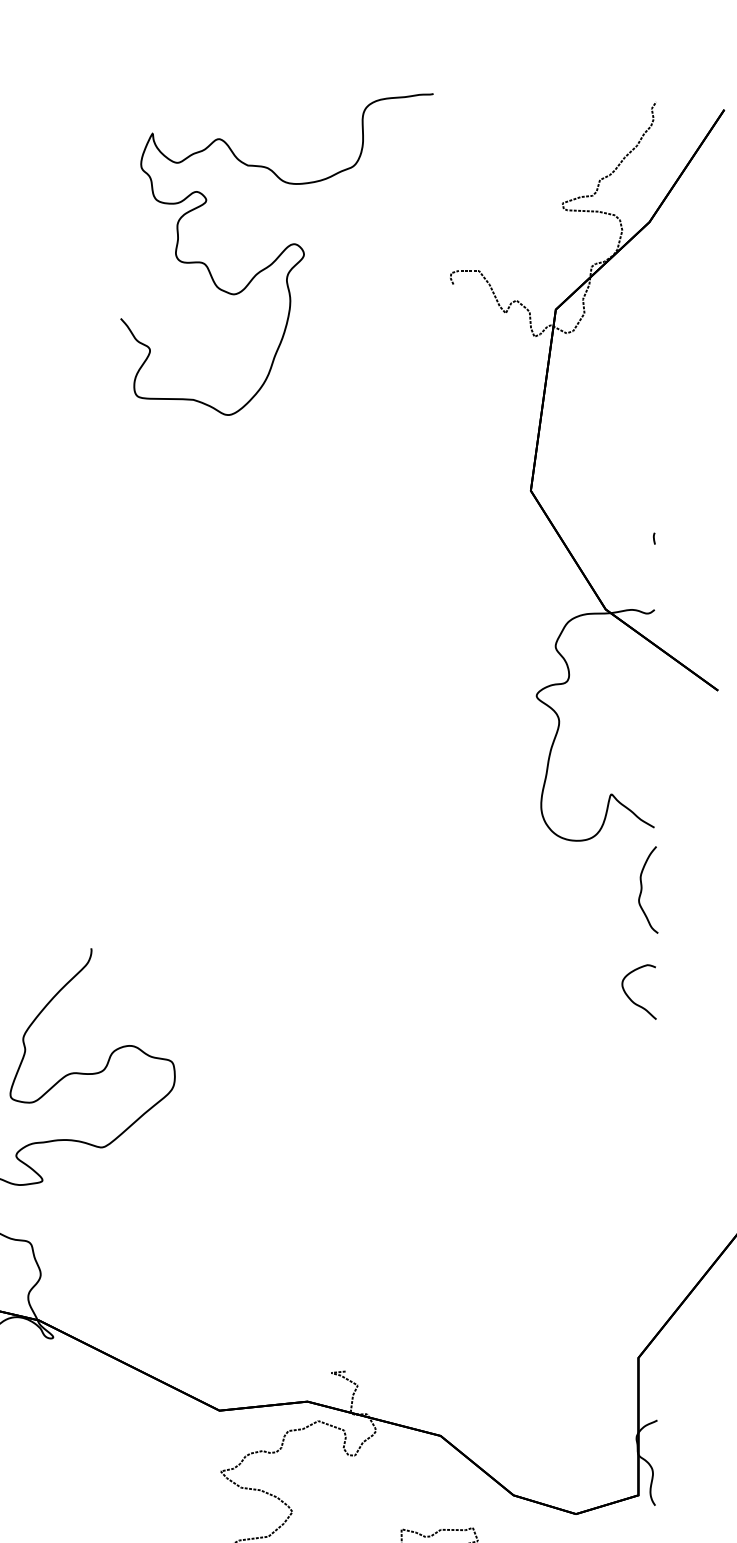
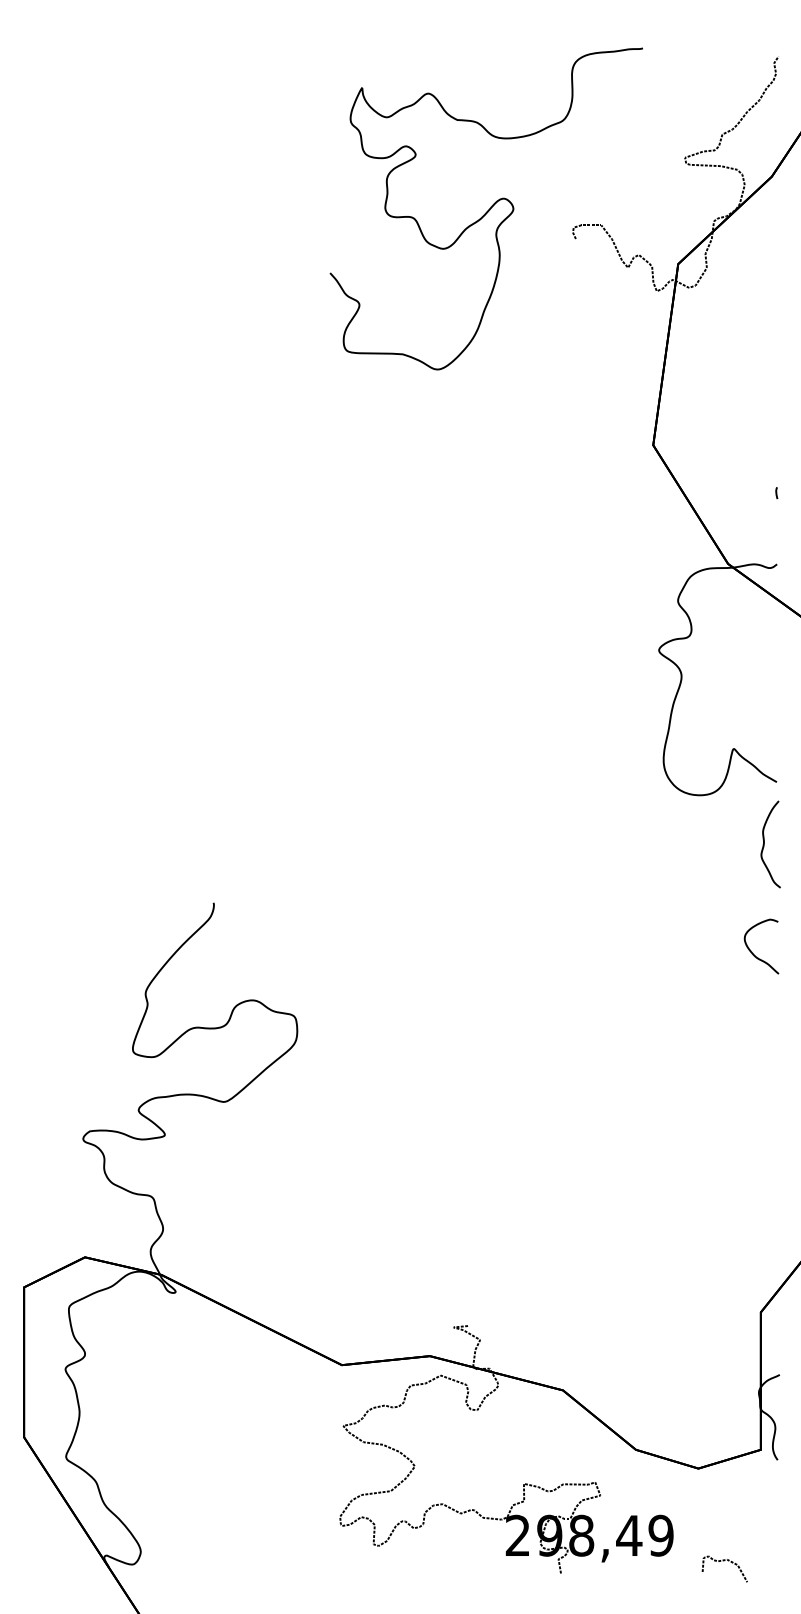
part: (276, 254) -> (485, 208), moved

